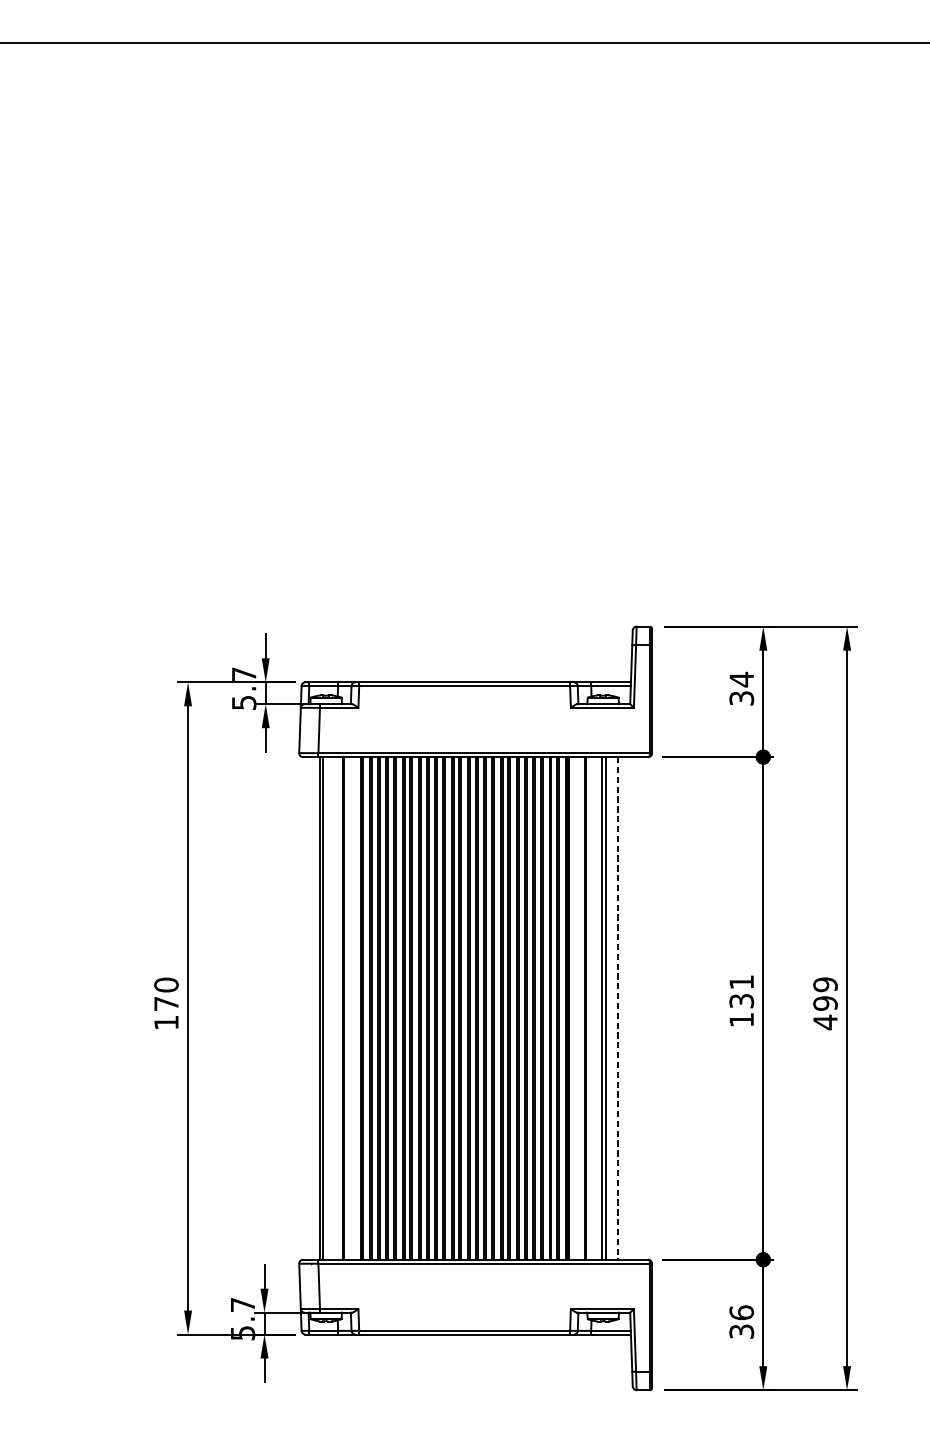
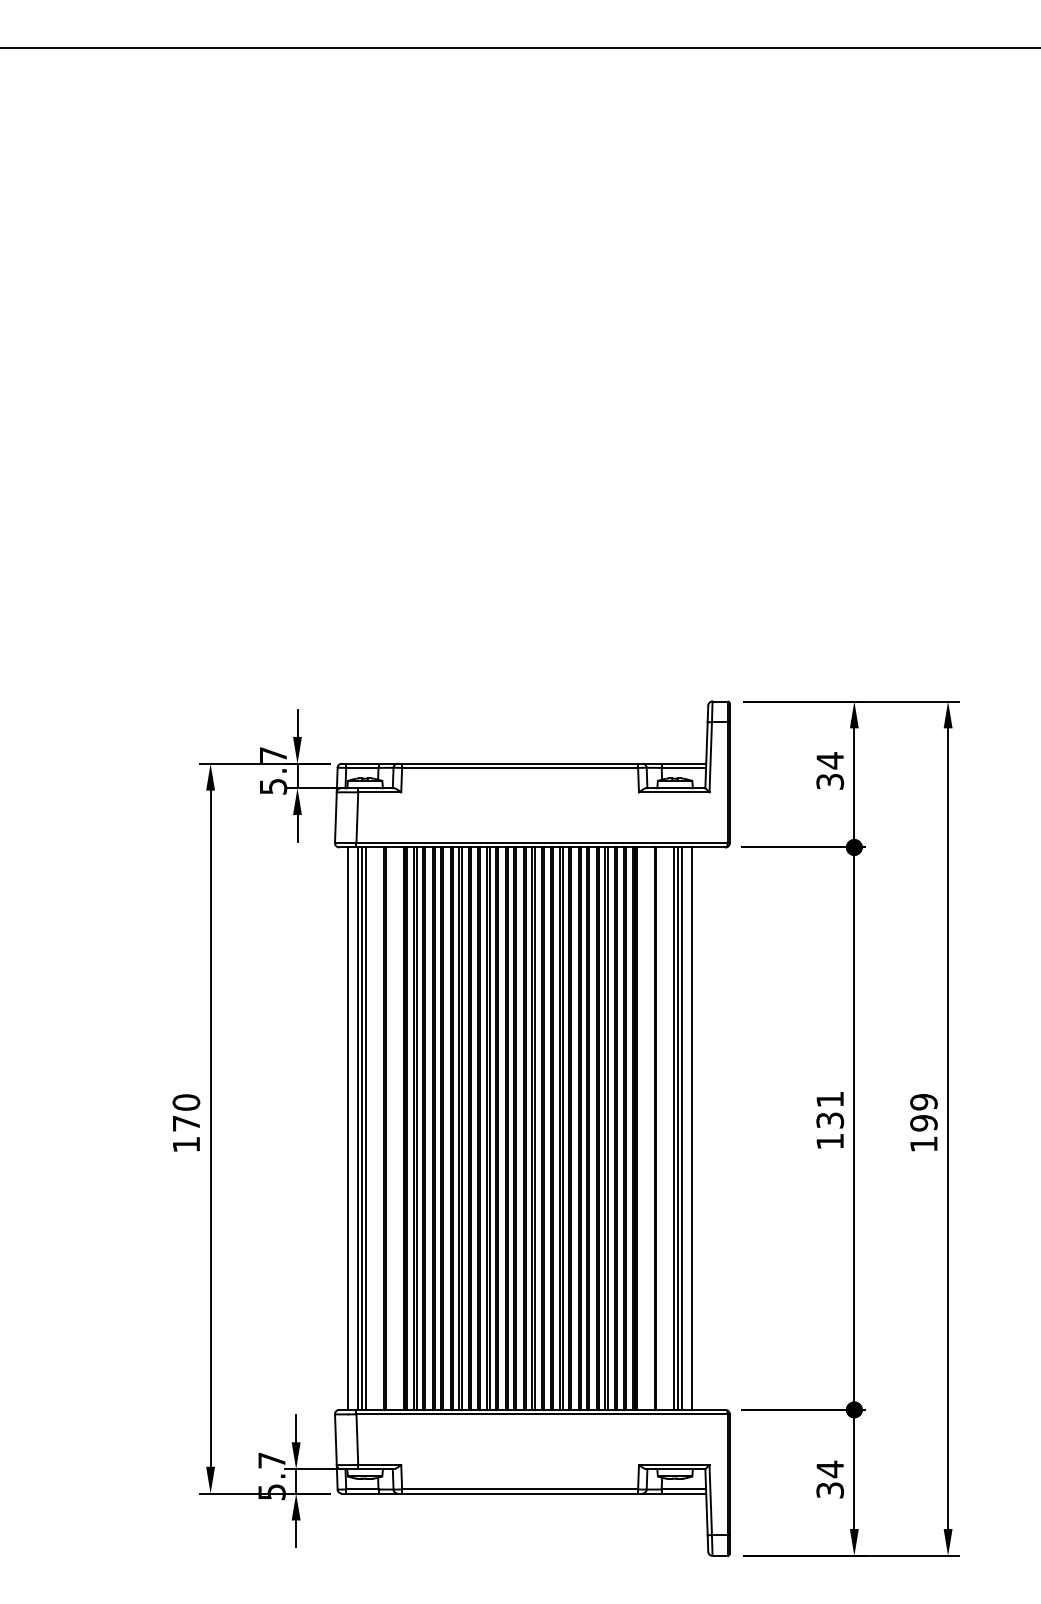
line: (311, 1008) -> (348, 1128), added
line: (327, 1008) -> (366, 1128), added
line: (609, 1008) -> (682, 1128), added
line: (617, 1009) -> (691, 1129), dashed -> solid
text: (825, 1022) -> (923, 1144), 499 -> 199
text: (742, 1312) -> (830, 1469), 36 -> 34

